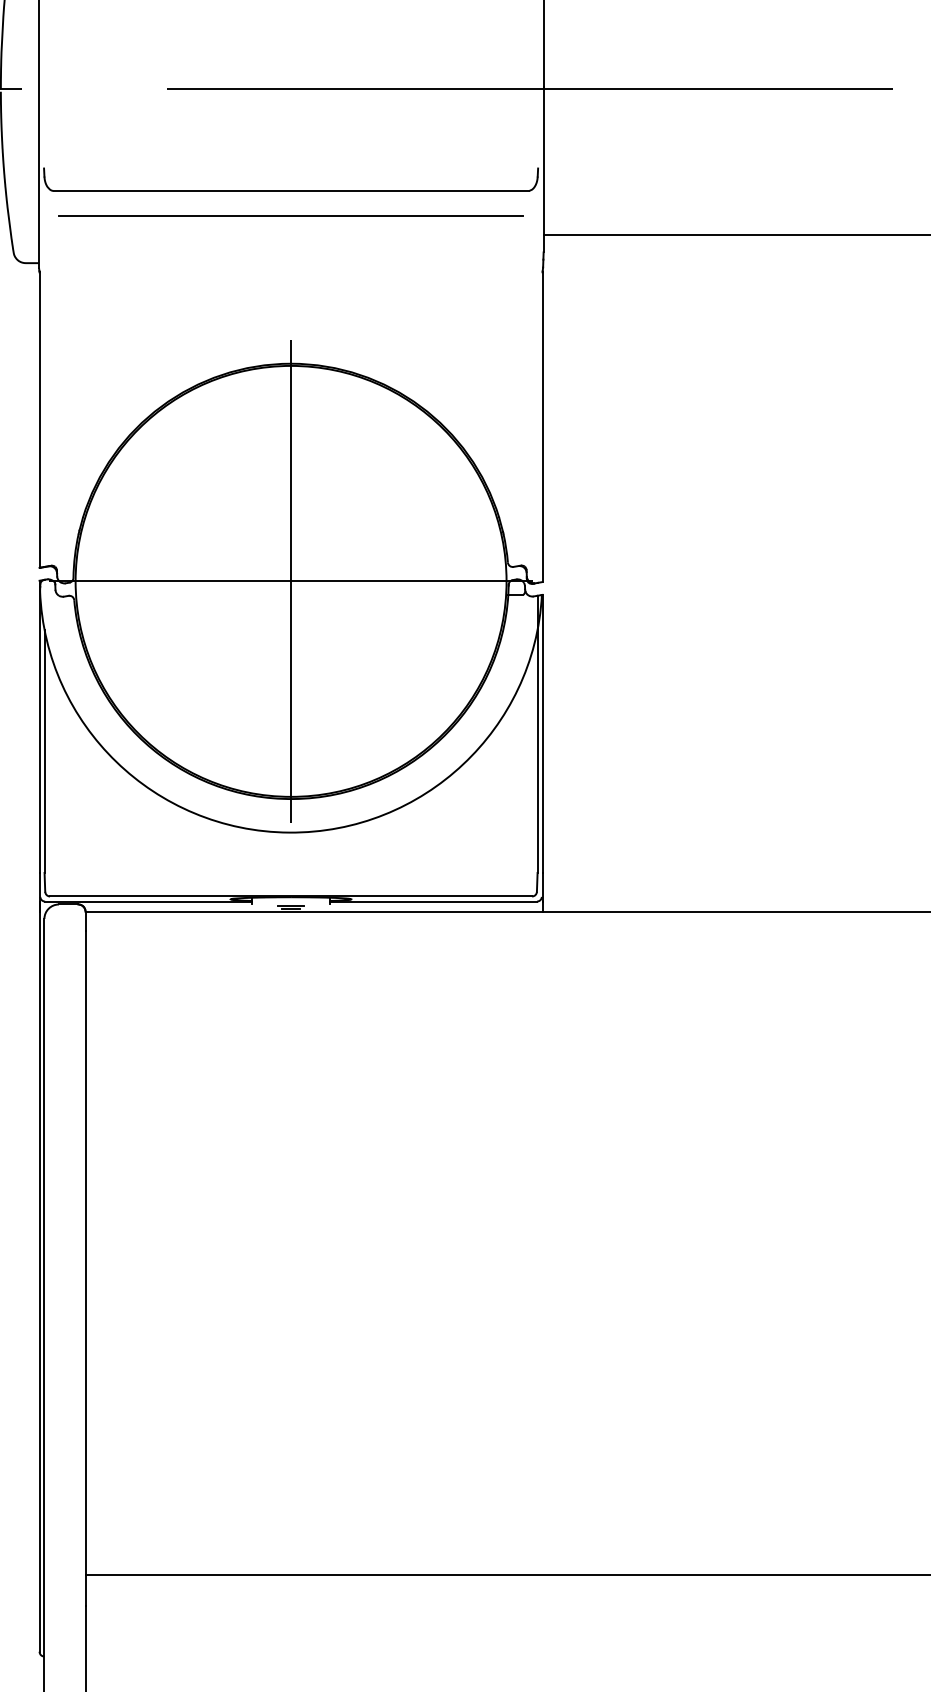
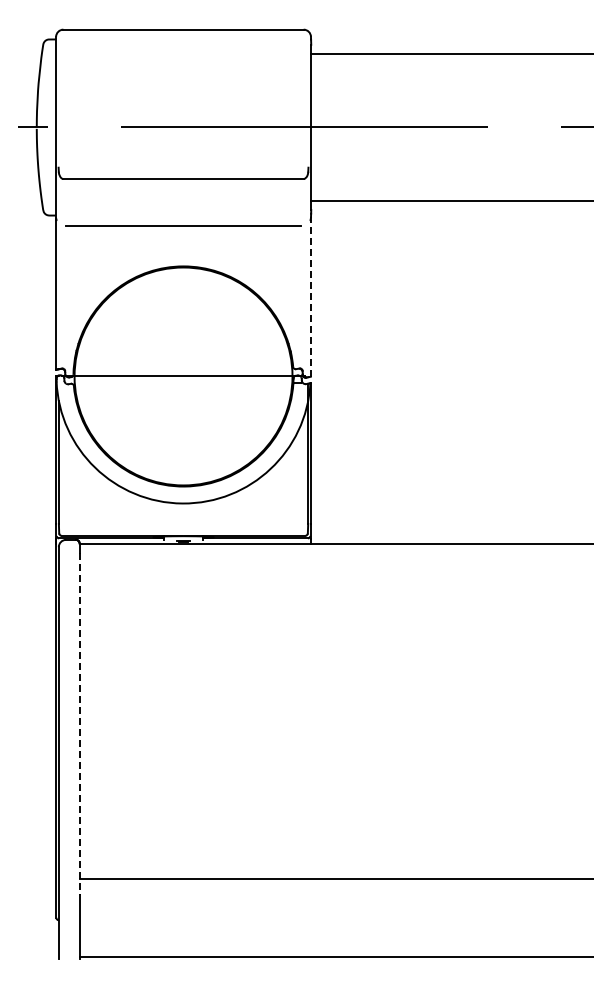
line: (291, 215) -> (183, 225), moved
line: (542, 427) -> (310, 298), solid -> dashed
line: (291, 581) -> (183, 376), removed
line: (85, 1267) -> (79, 723), solid -> dashed

